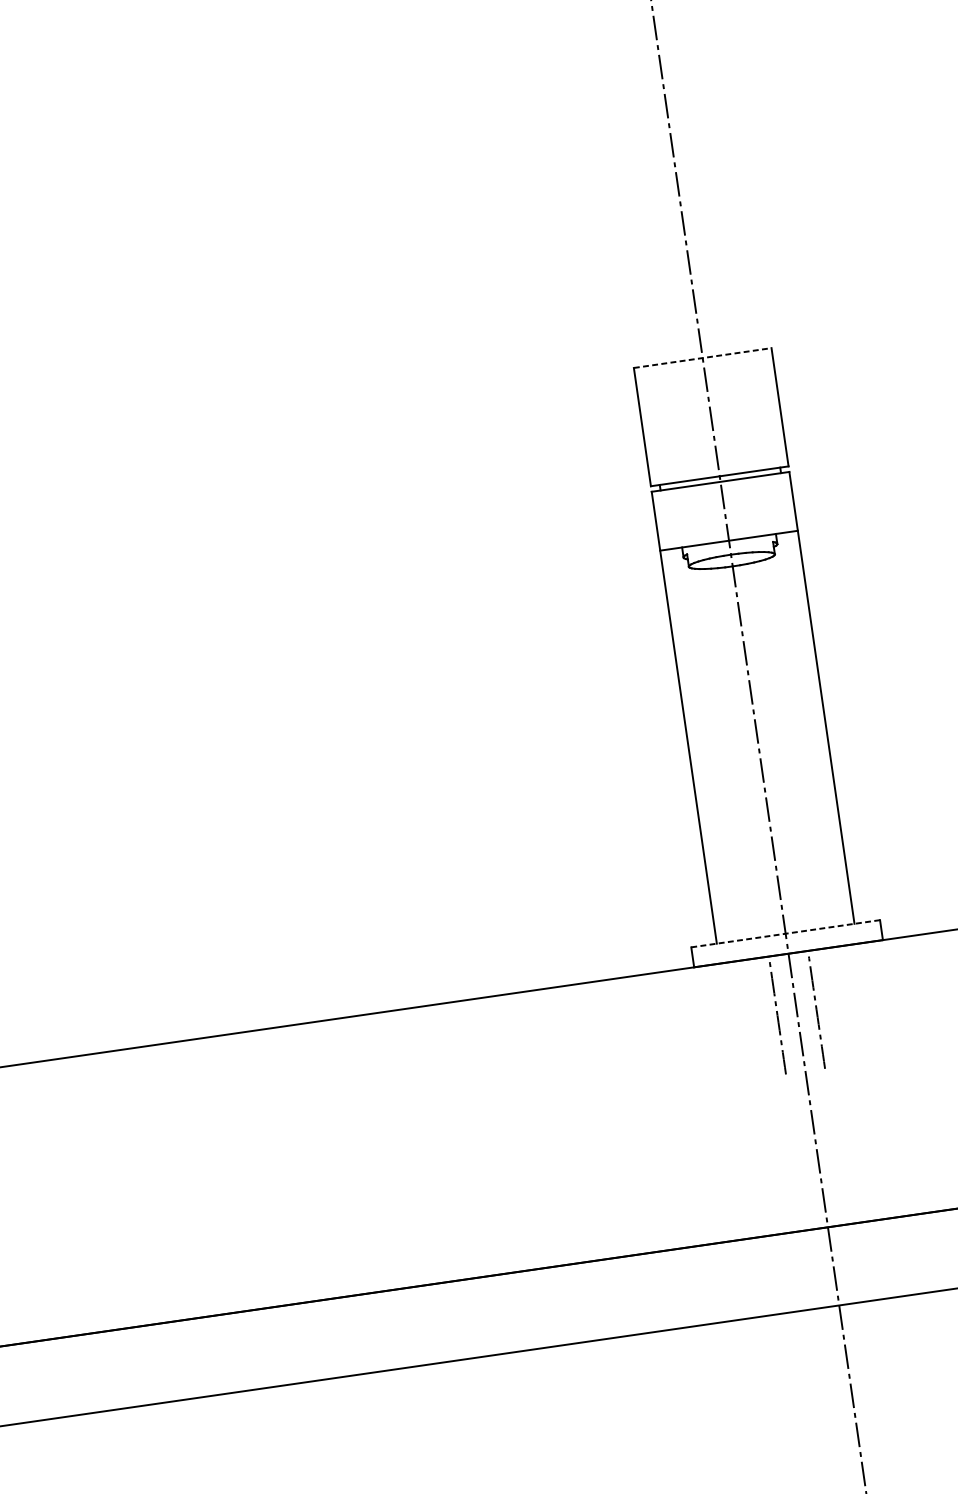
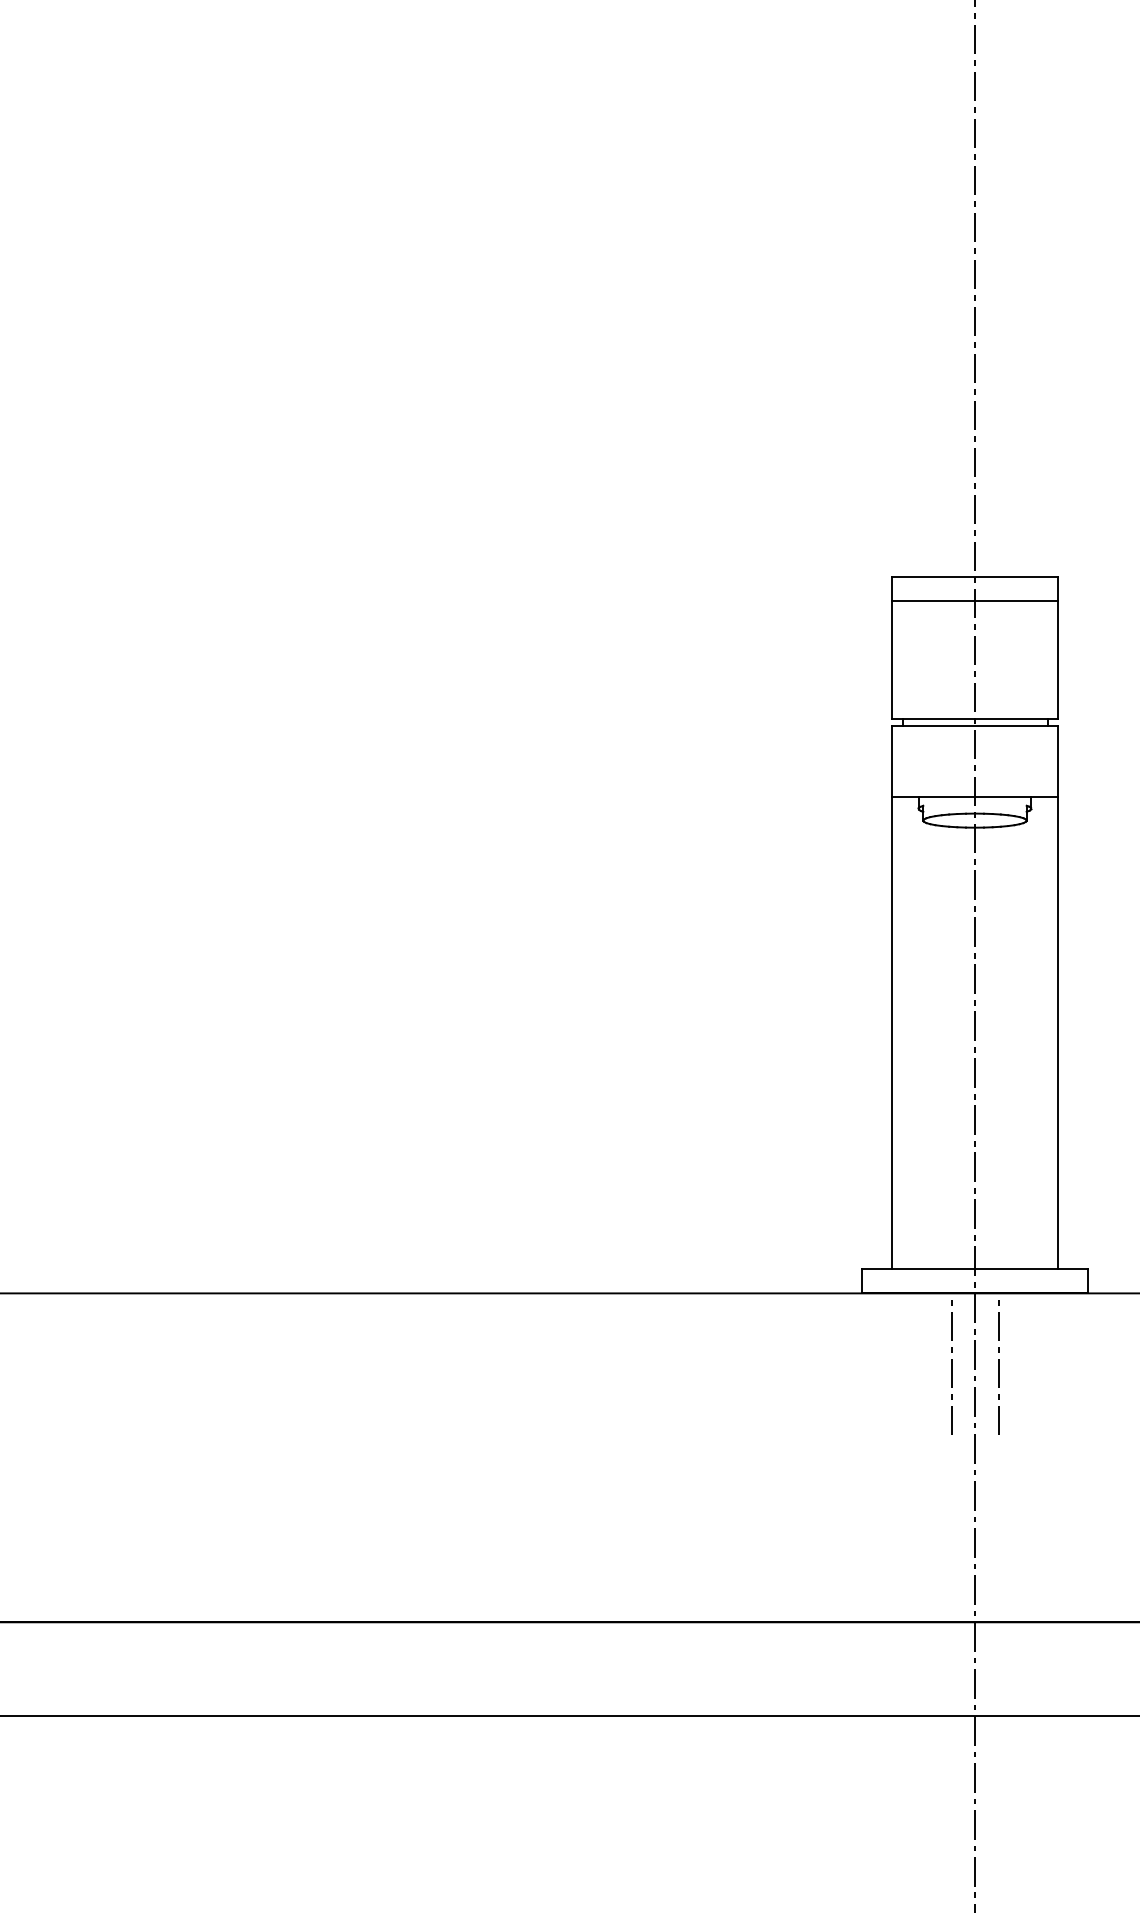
line: (702, 358) -> (974, 577), dashed -> solid
line: (705, 377) -> (974, 600), added
line: (786, 933) -> (975, 1269), dashed -> solid

